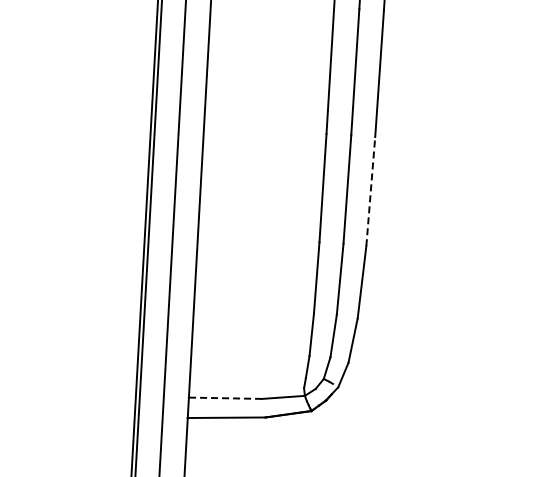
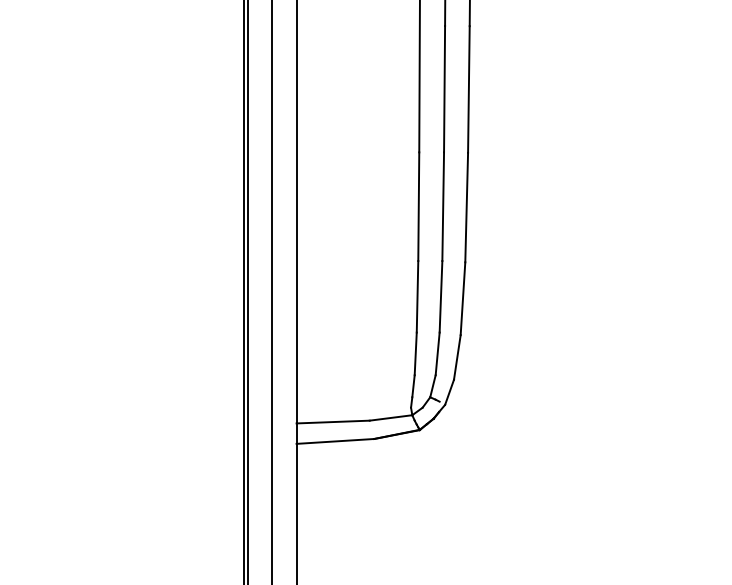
line: (370, 191) -> (466, 207), dashed -> solid
line: (225, 398) -> (333, 422), dashed -> solid

